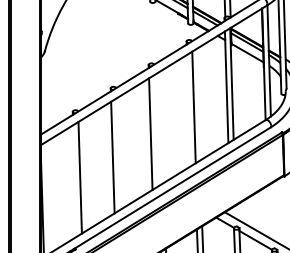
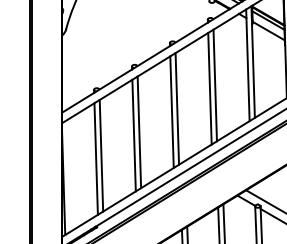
line: (188, 110) -> (209, 88), added
line: (155, 130) -> (176, 108), added
line: (117, 154) -> (138, 132), added
line: (74, 180) -> (95, 158), added

